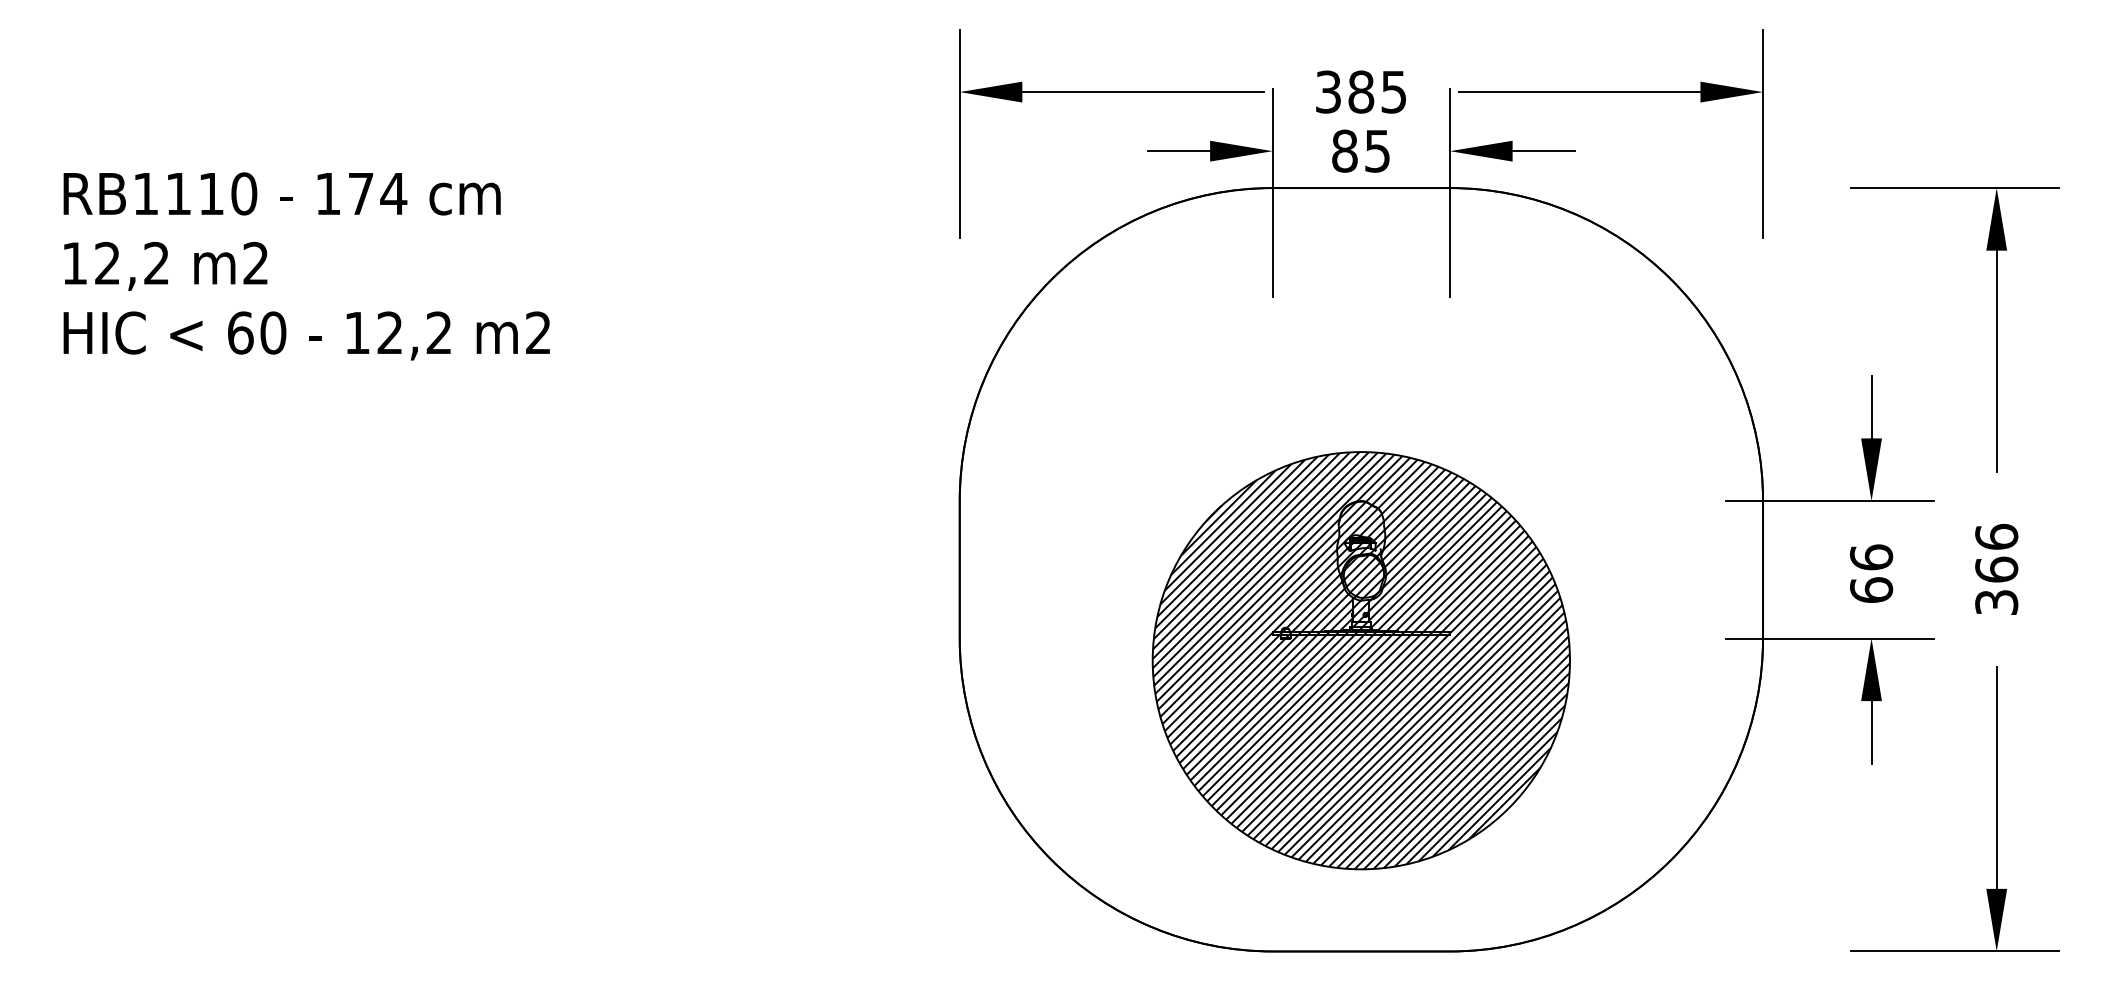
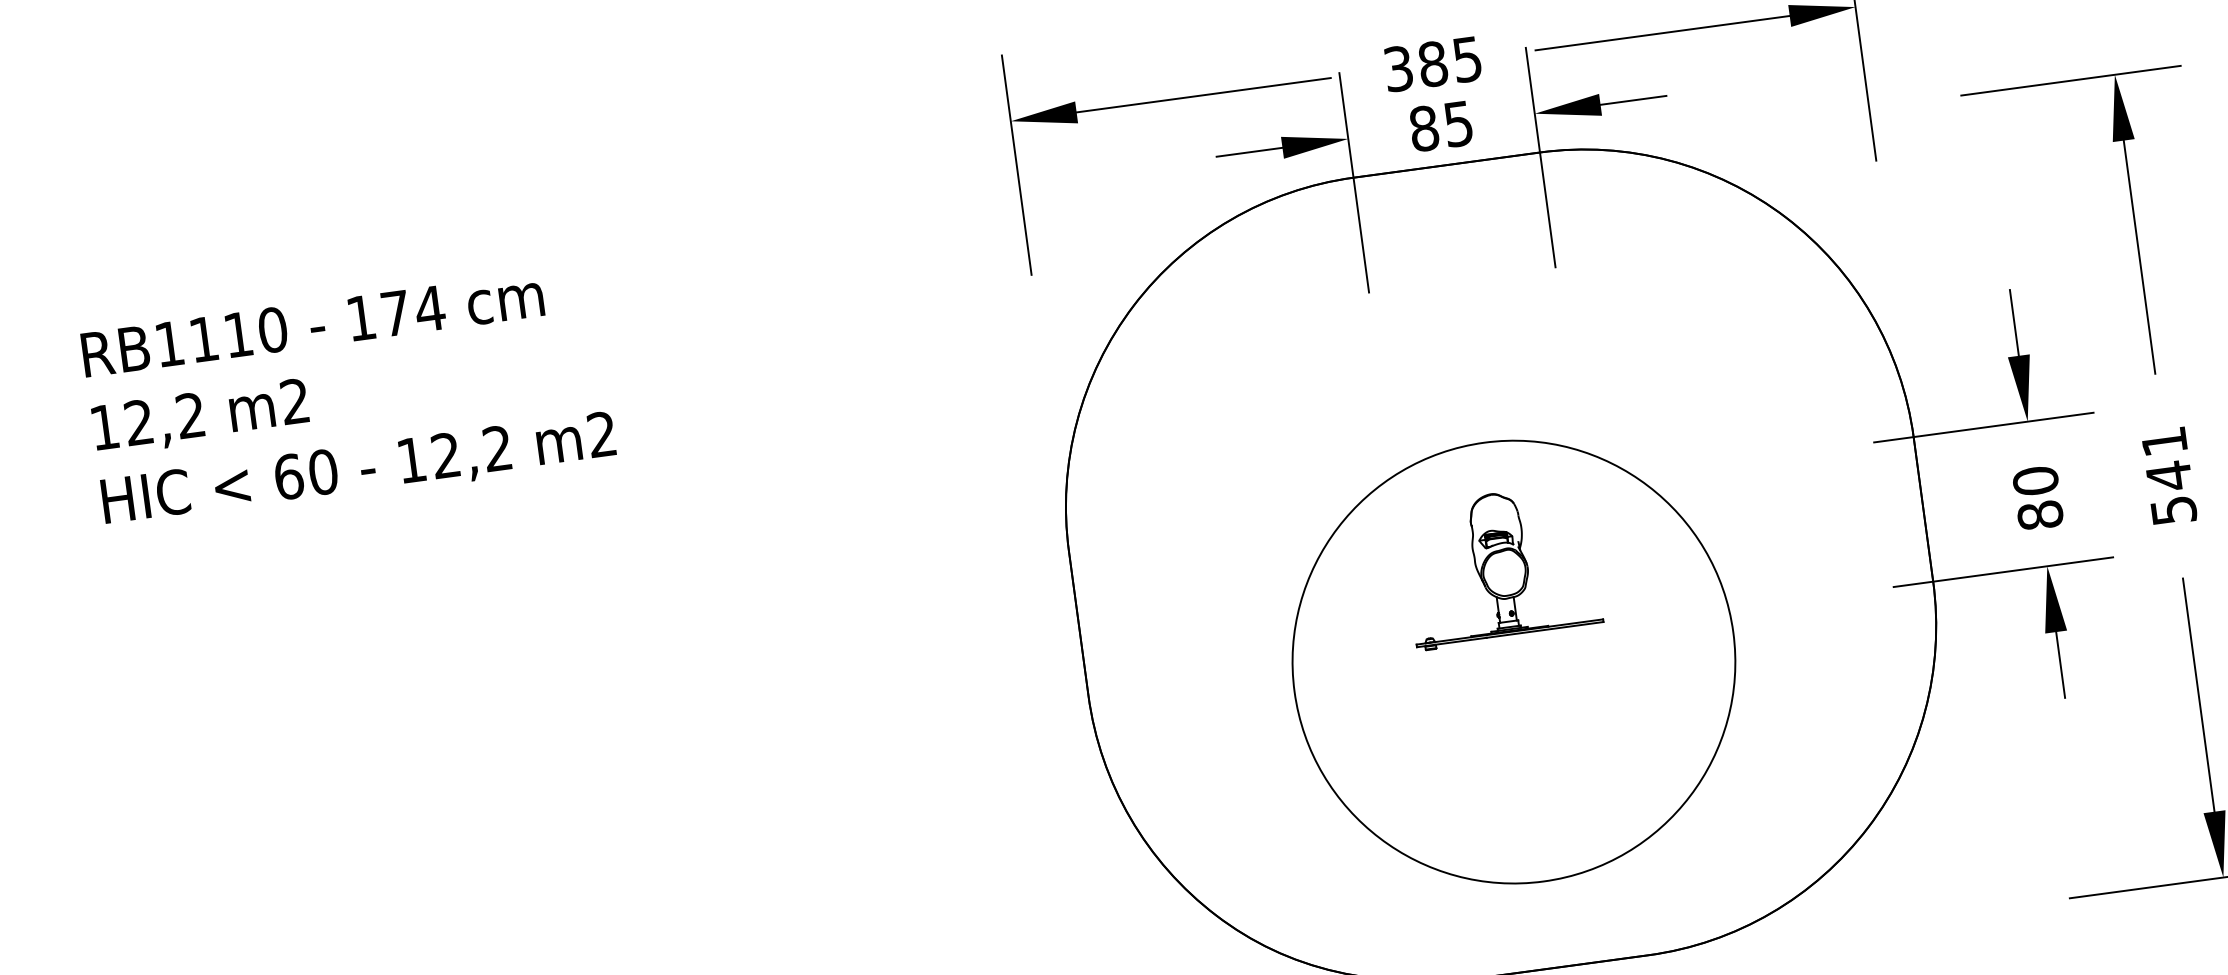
text: (1996, 568) -> (2168, 474), 366 -> 541
text: (1871, 573) -> (2037, 497), 66 -> 80
hatch: (1360, 660) -> (1513, 662), removed

